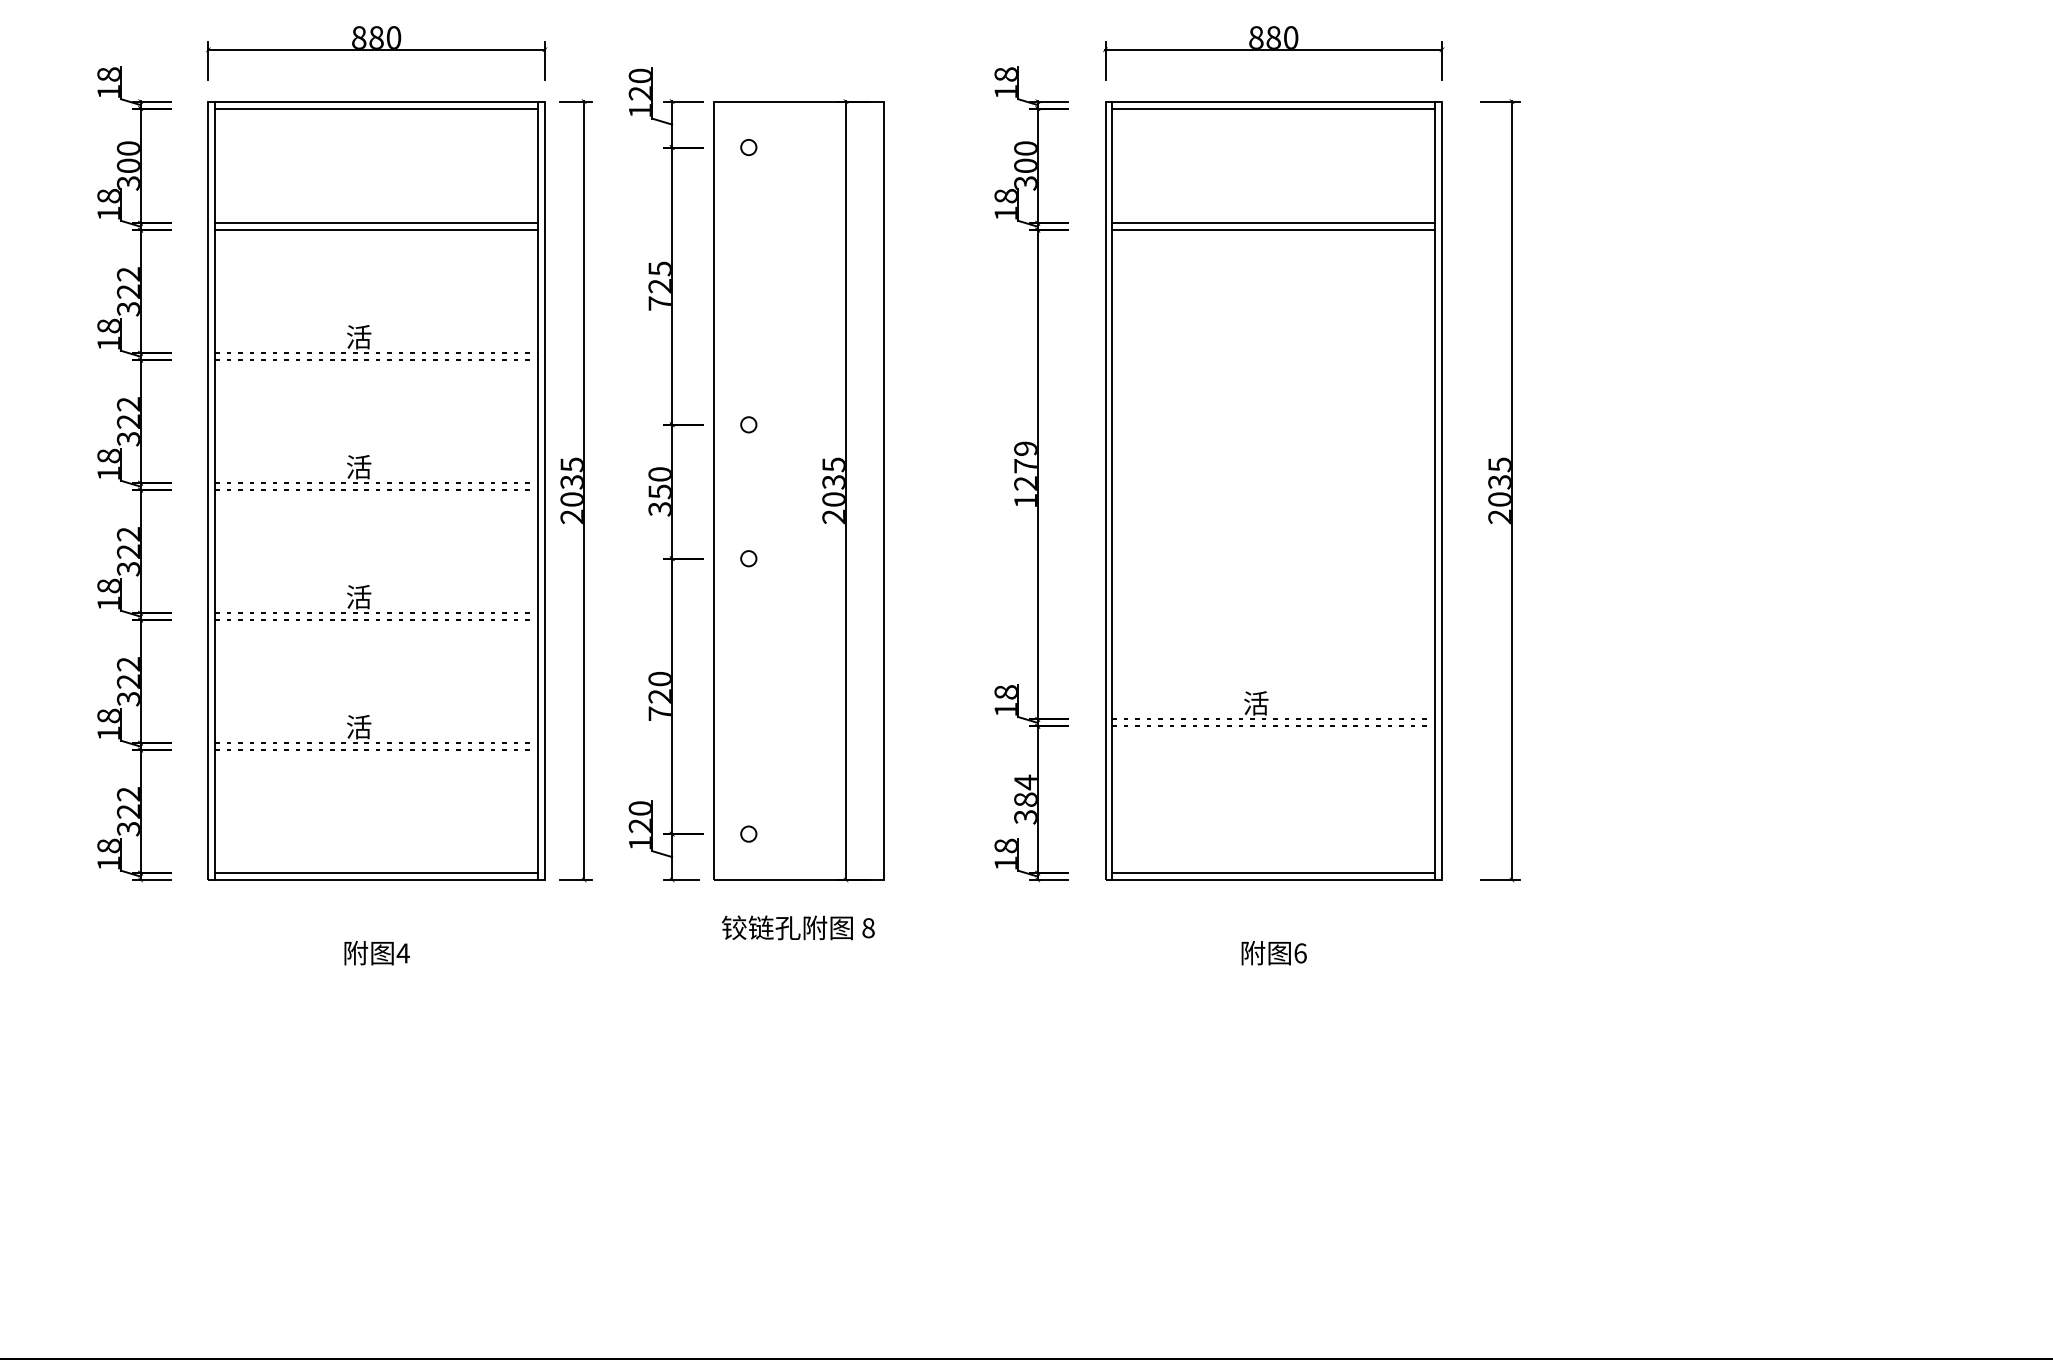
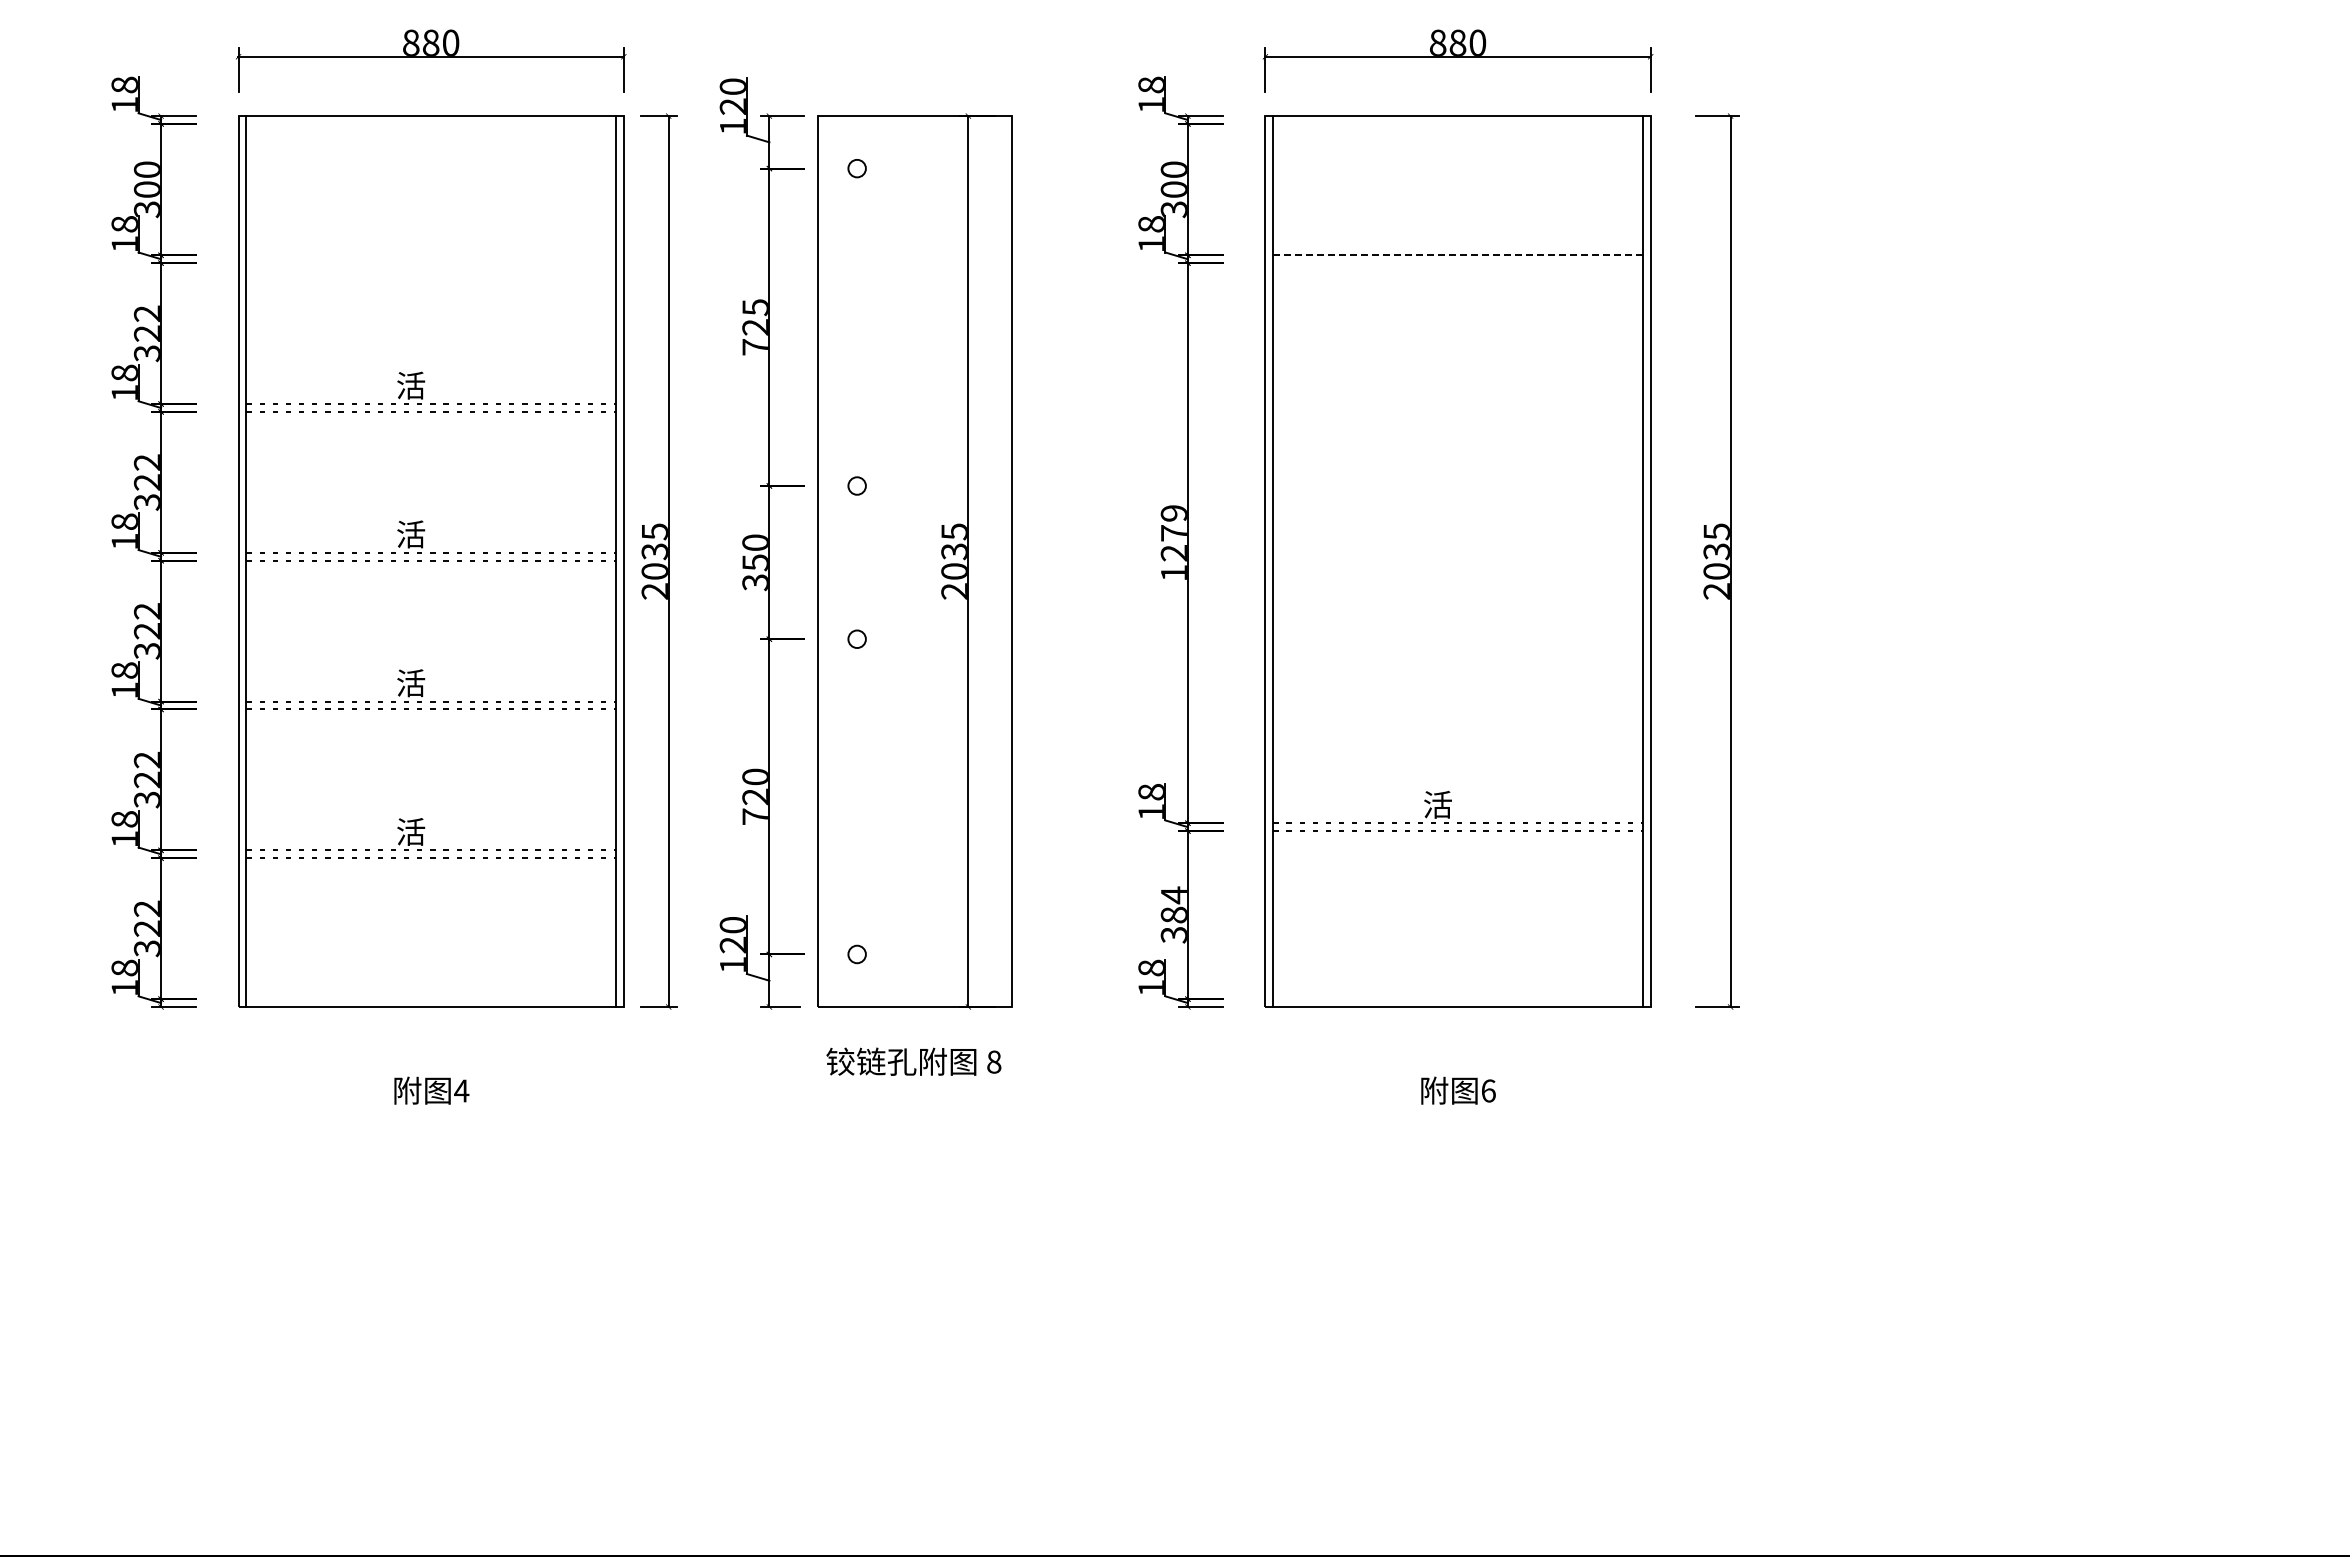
line: (376, 108) -> (430, 123), removed
line: (1273, 108) -> (1457, 123), removed
line: (376, 223) -> (430, 255), removed
line: (1274, 223) -> (1458, 255), solid -> dashed
line: (376, 230) -> (430, 263), removed
line: (1273, 230) -> (1457, 263), removed
line: (376, 873) -> (430, 999), removed
line: (1273, 873) -> (1457, 999), removed

